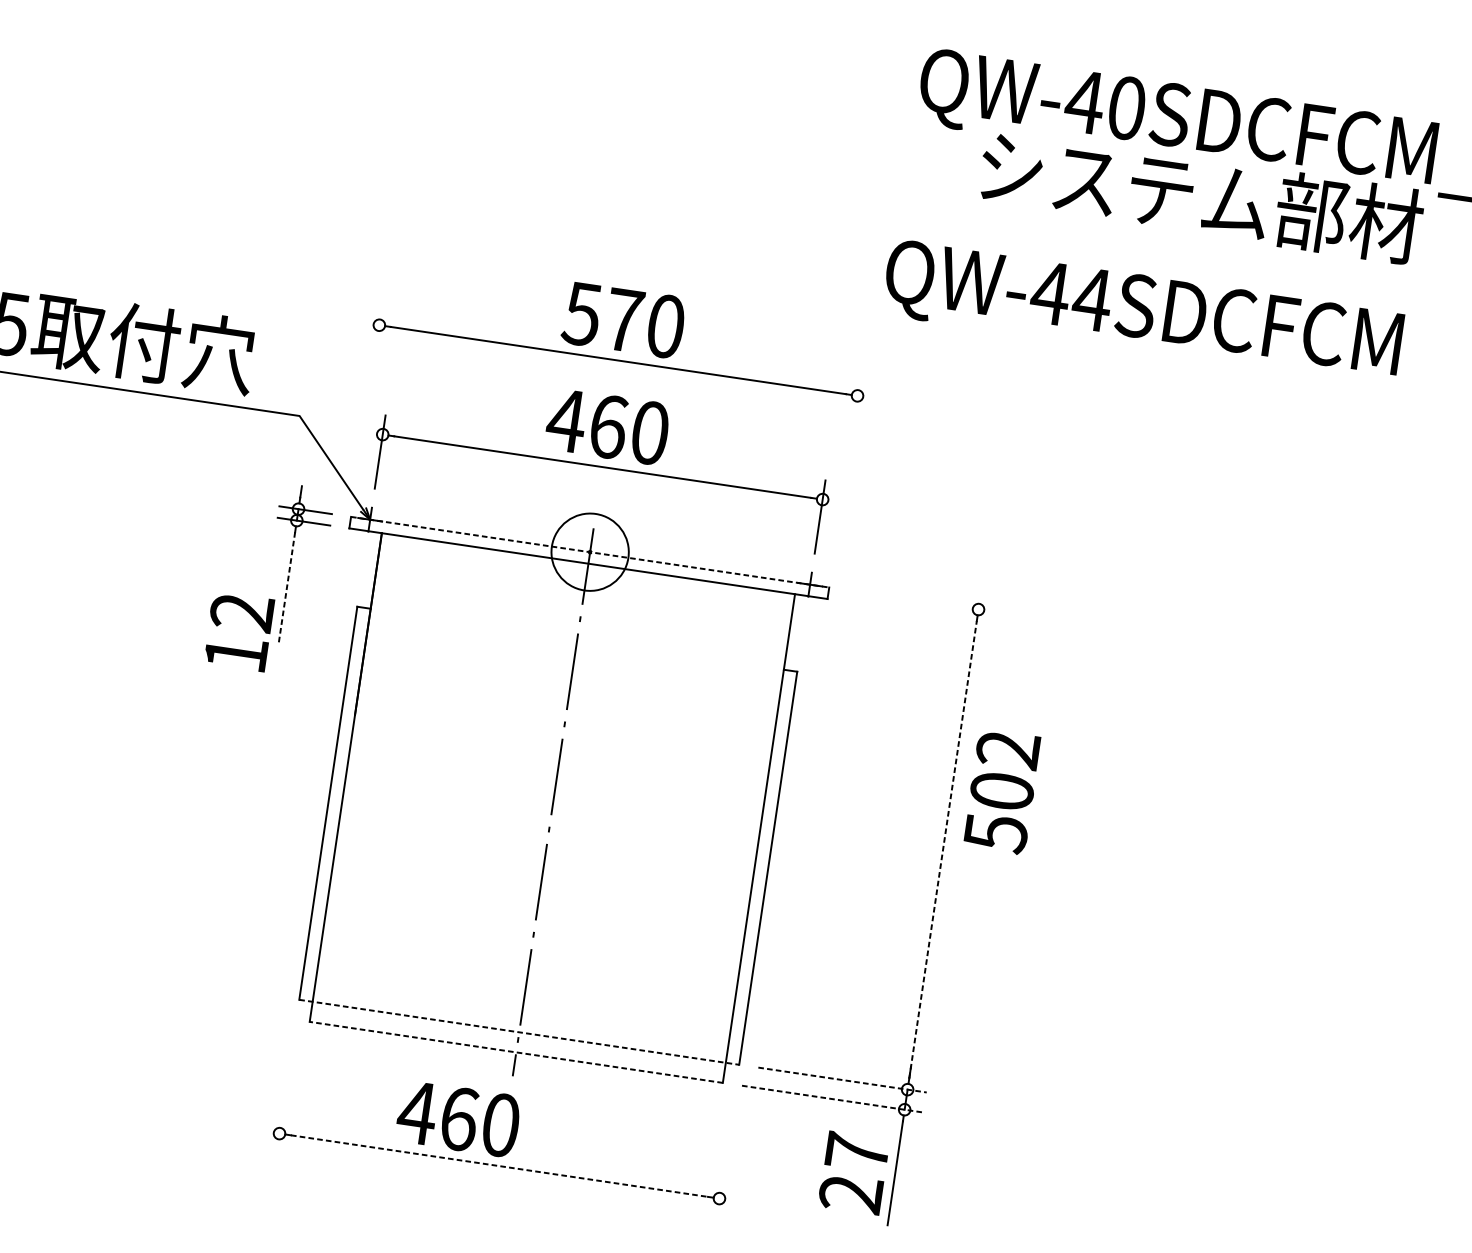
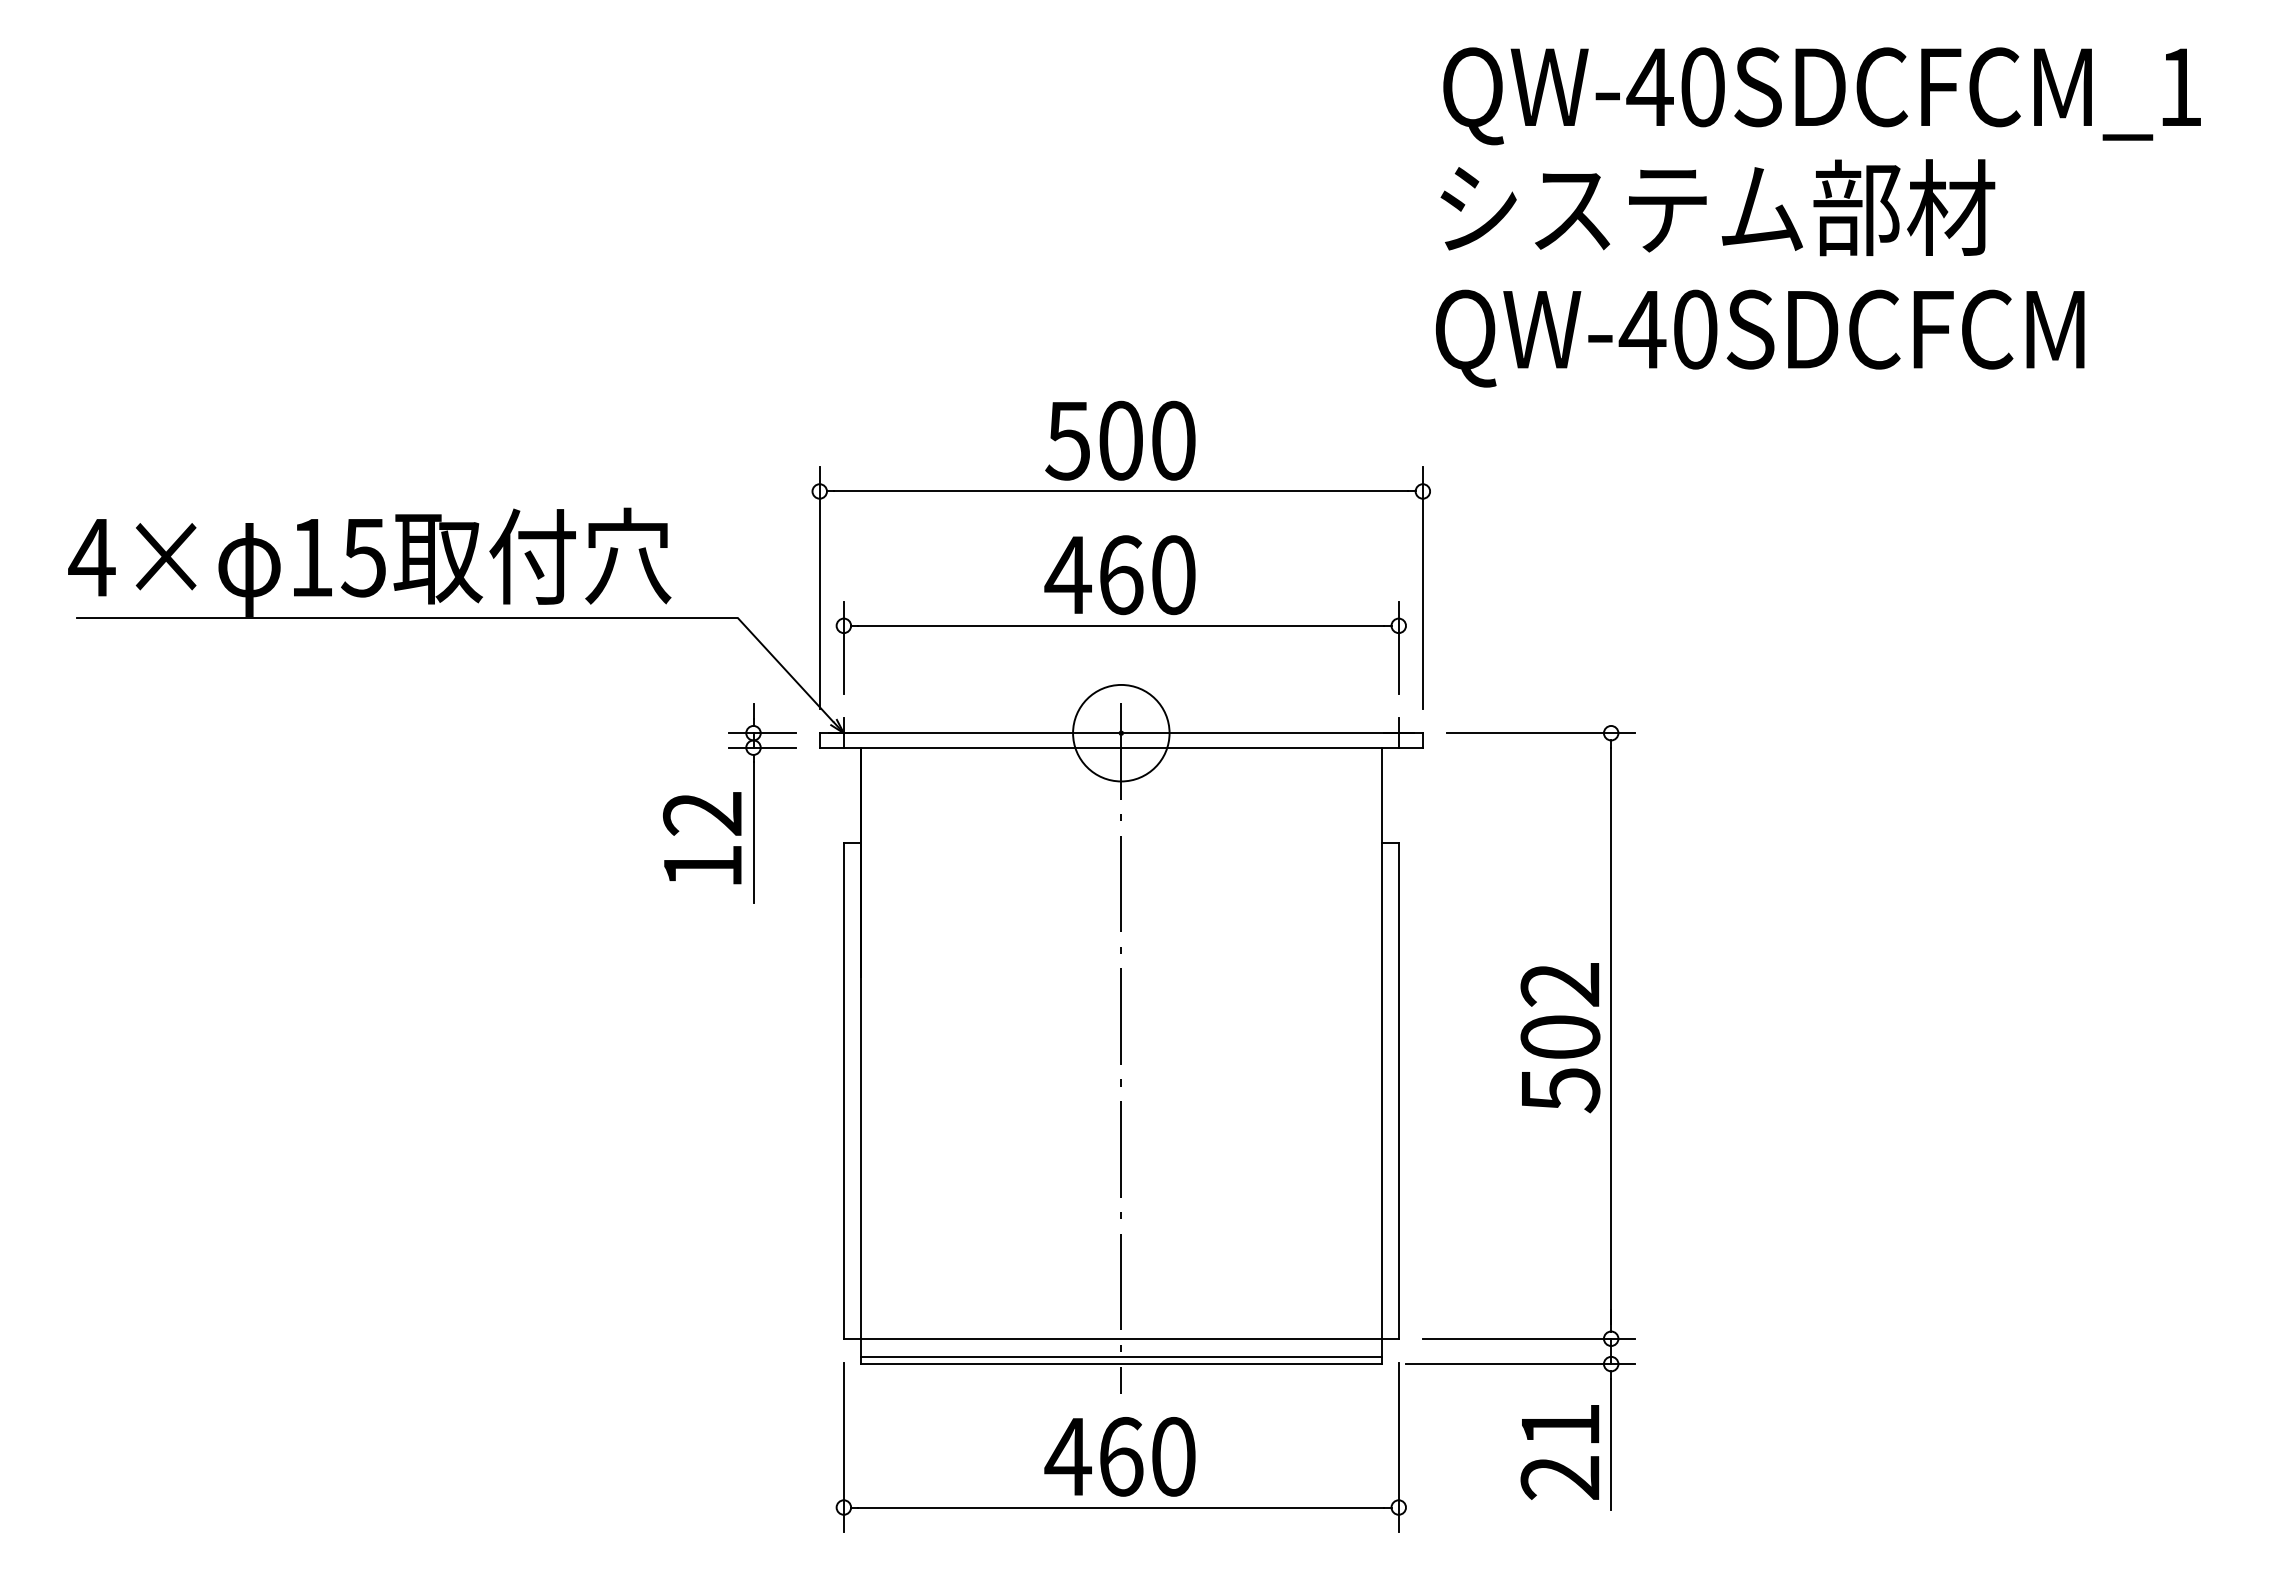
text: (1201, 196) -> (1717, 207), moved
text: (1092, 299) -> (1695, 329), QW-44SDCFCM -> QW-40SDCFCM
text: (624, 320) -> (1121, 440), 570 -> 500
line: (367, 402) -> (819, 588), added
line: (845, 472) -> (1422, 588), added
line: (590, 552) -> (1121, 733), dashed -> solid
line: (286, 587) -> (753, 832), dashed -> solid
line: (923, 601) -> (1541, 733), added
text: (239, 631) -> (702, 838), moved
text: (1002, 792) -> (1560, 1038), moved
line: (943, 849) -> (1611, 1035), dashed -> solid
line: (519, 1032) -> (1121, 1338), dashed -> solid
line: (516, 1046) -> (1120, 1356), added
line: (516, 1052) -> (1121, 1364), dashed -> solid
line: (842, 1079) -> (1529, 1338), dashed -> solid
line: (286, 1085) -> (843, 1446), added
line: (832, 1099) -> (1520, 1364), dashed -> solid
text: (458, 1118) -> (1119, 1456), moved
line: (726, 1150) -> (1398, 1446), added
text: (857, 1151) -> (1560, 1424), 27 -> 21
line: (499, 1166) -> (1121, 1507), dashed -> solid

